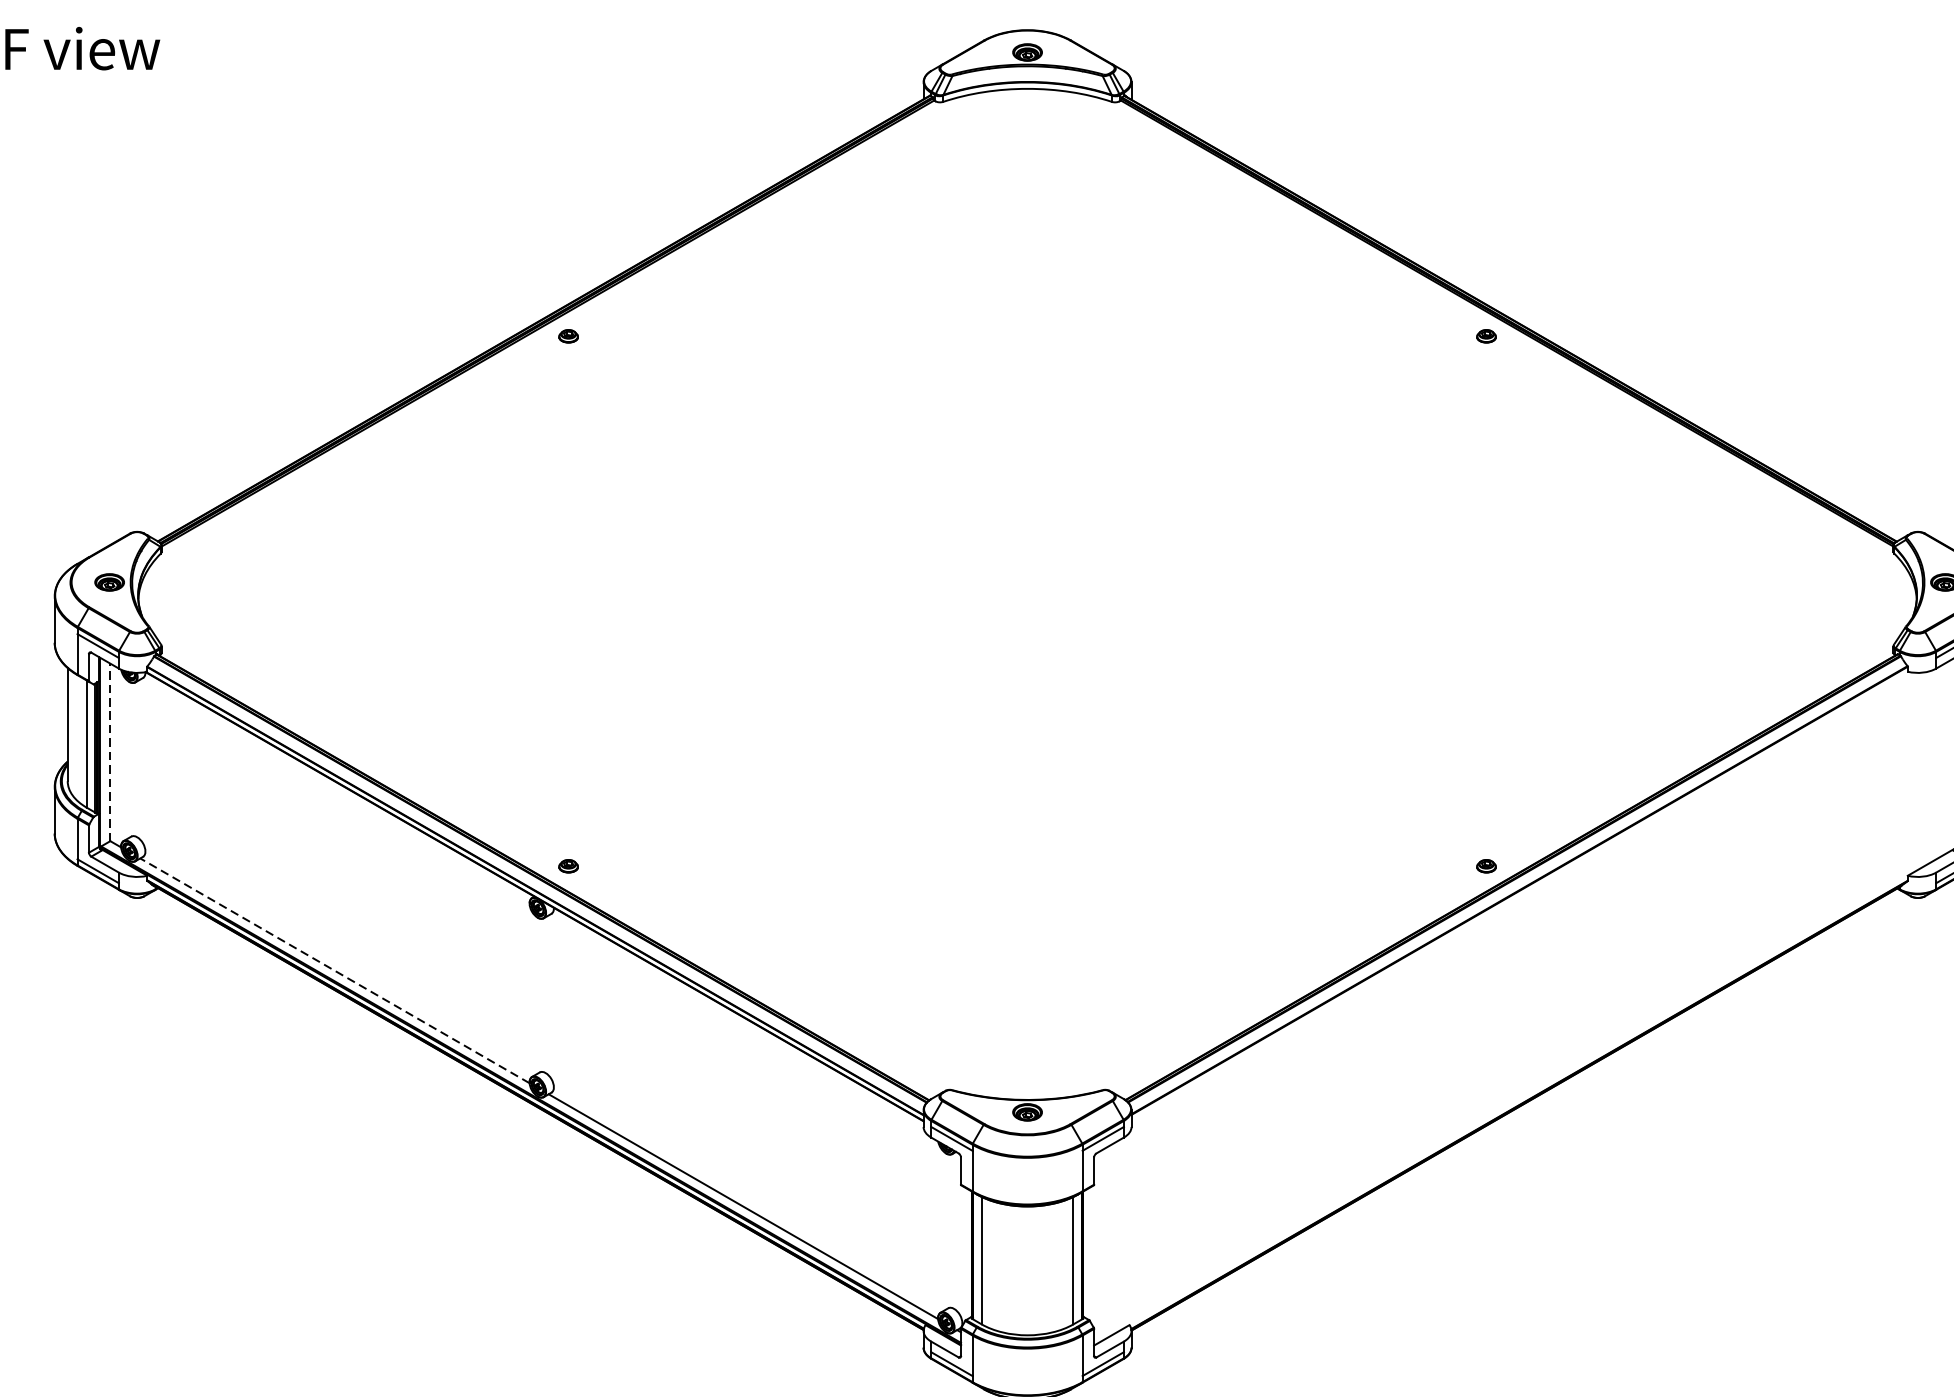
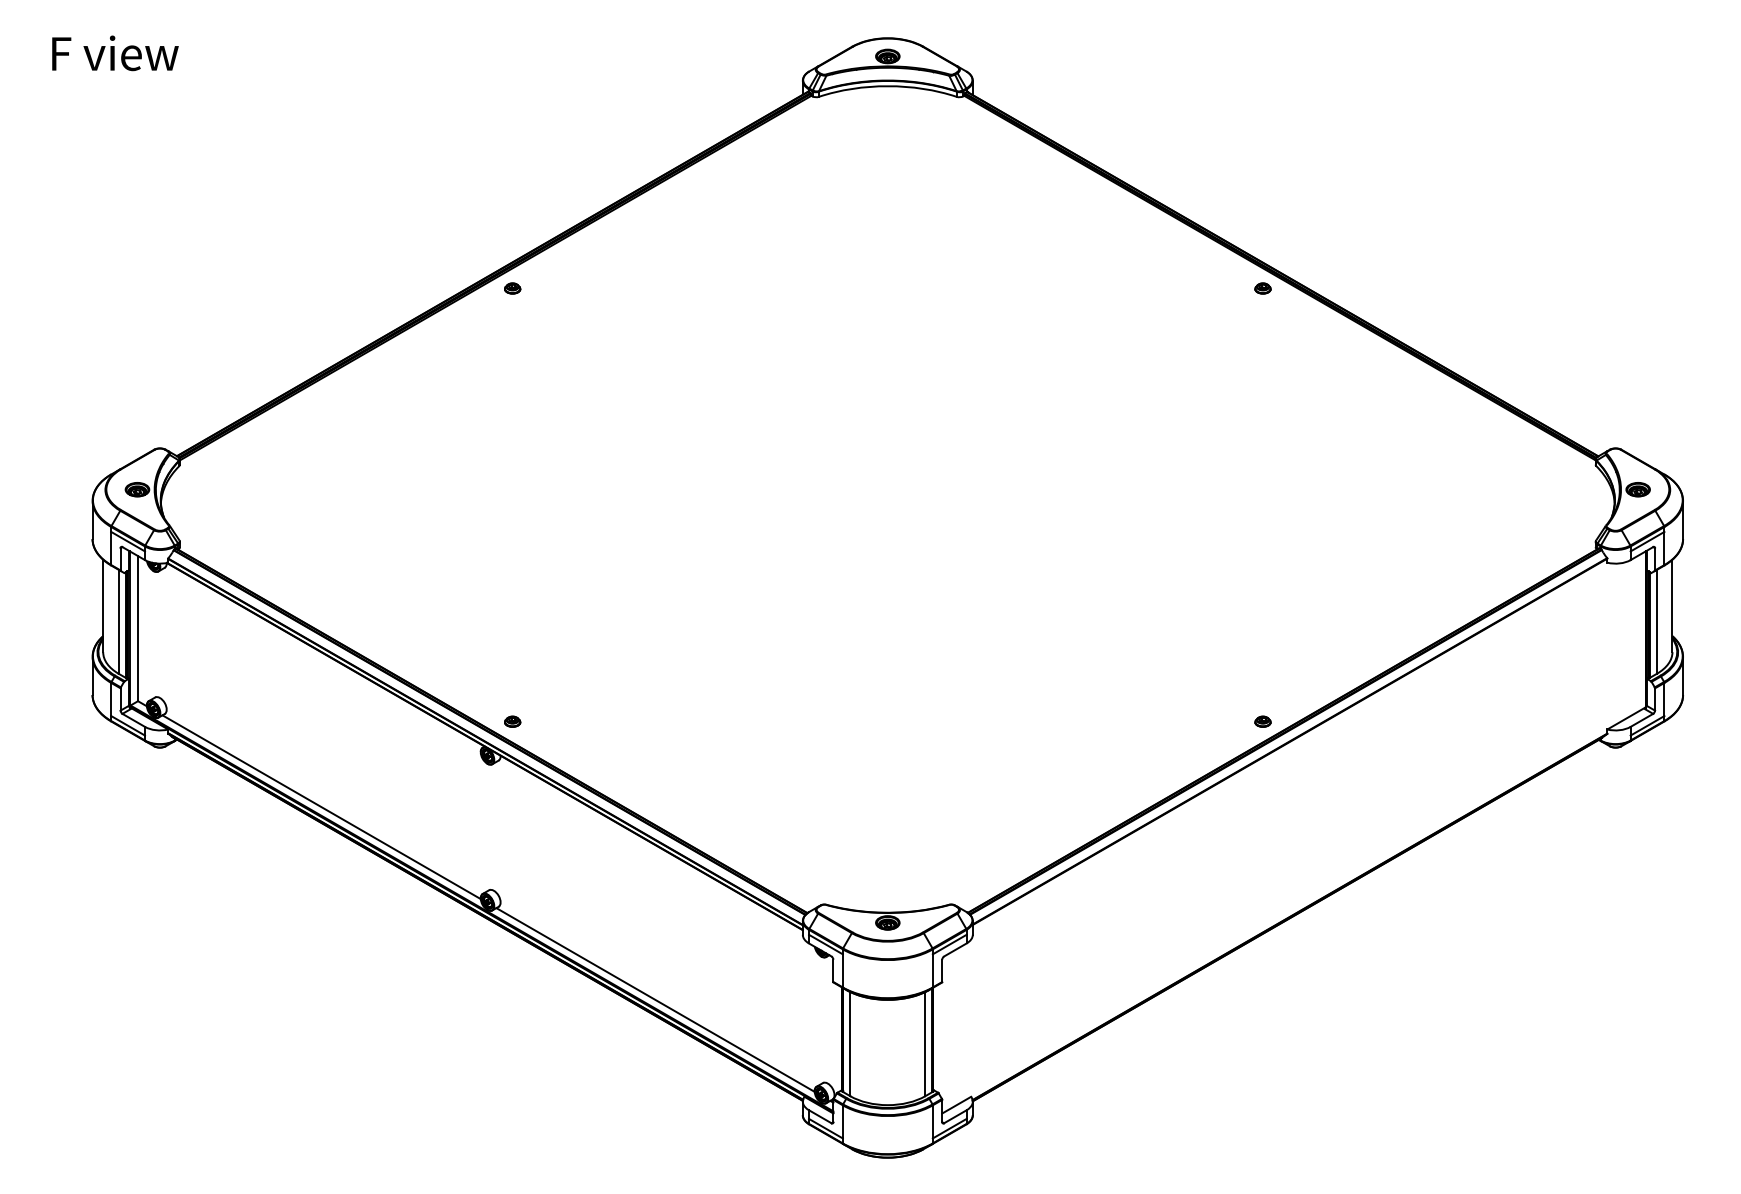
line: (109, 752) -> (137, 628), dashed -> solid
line: (334, 971) -> (321, 807), dashed -> solid

